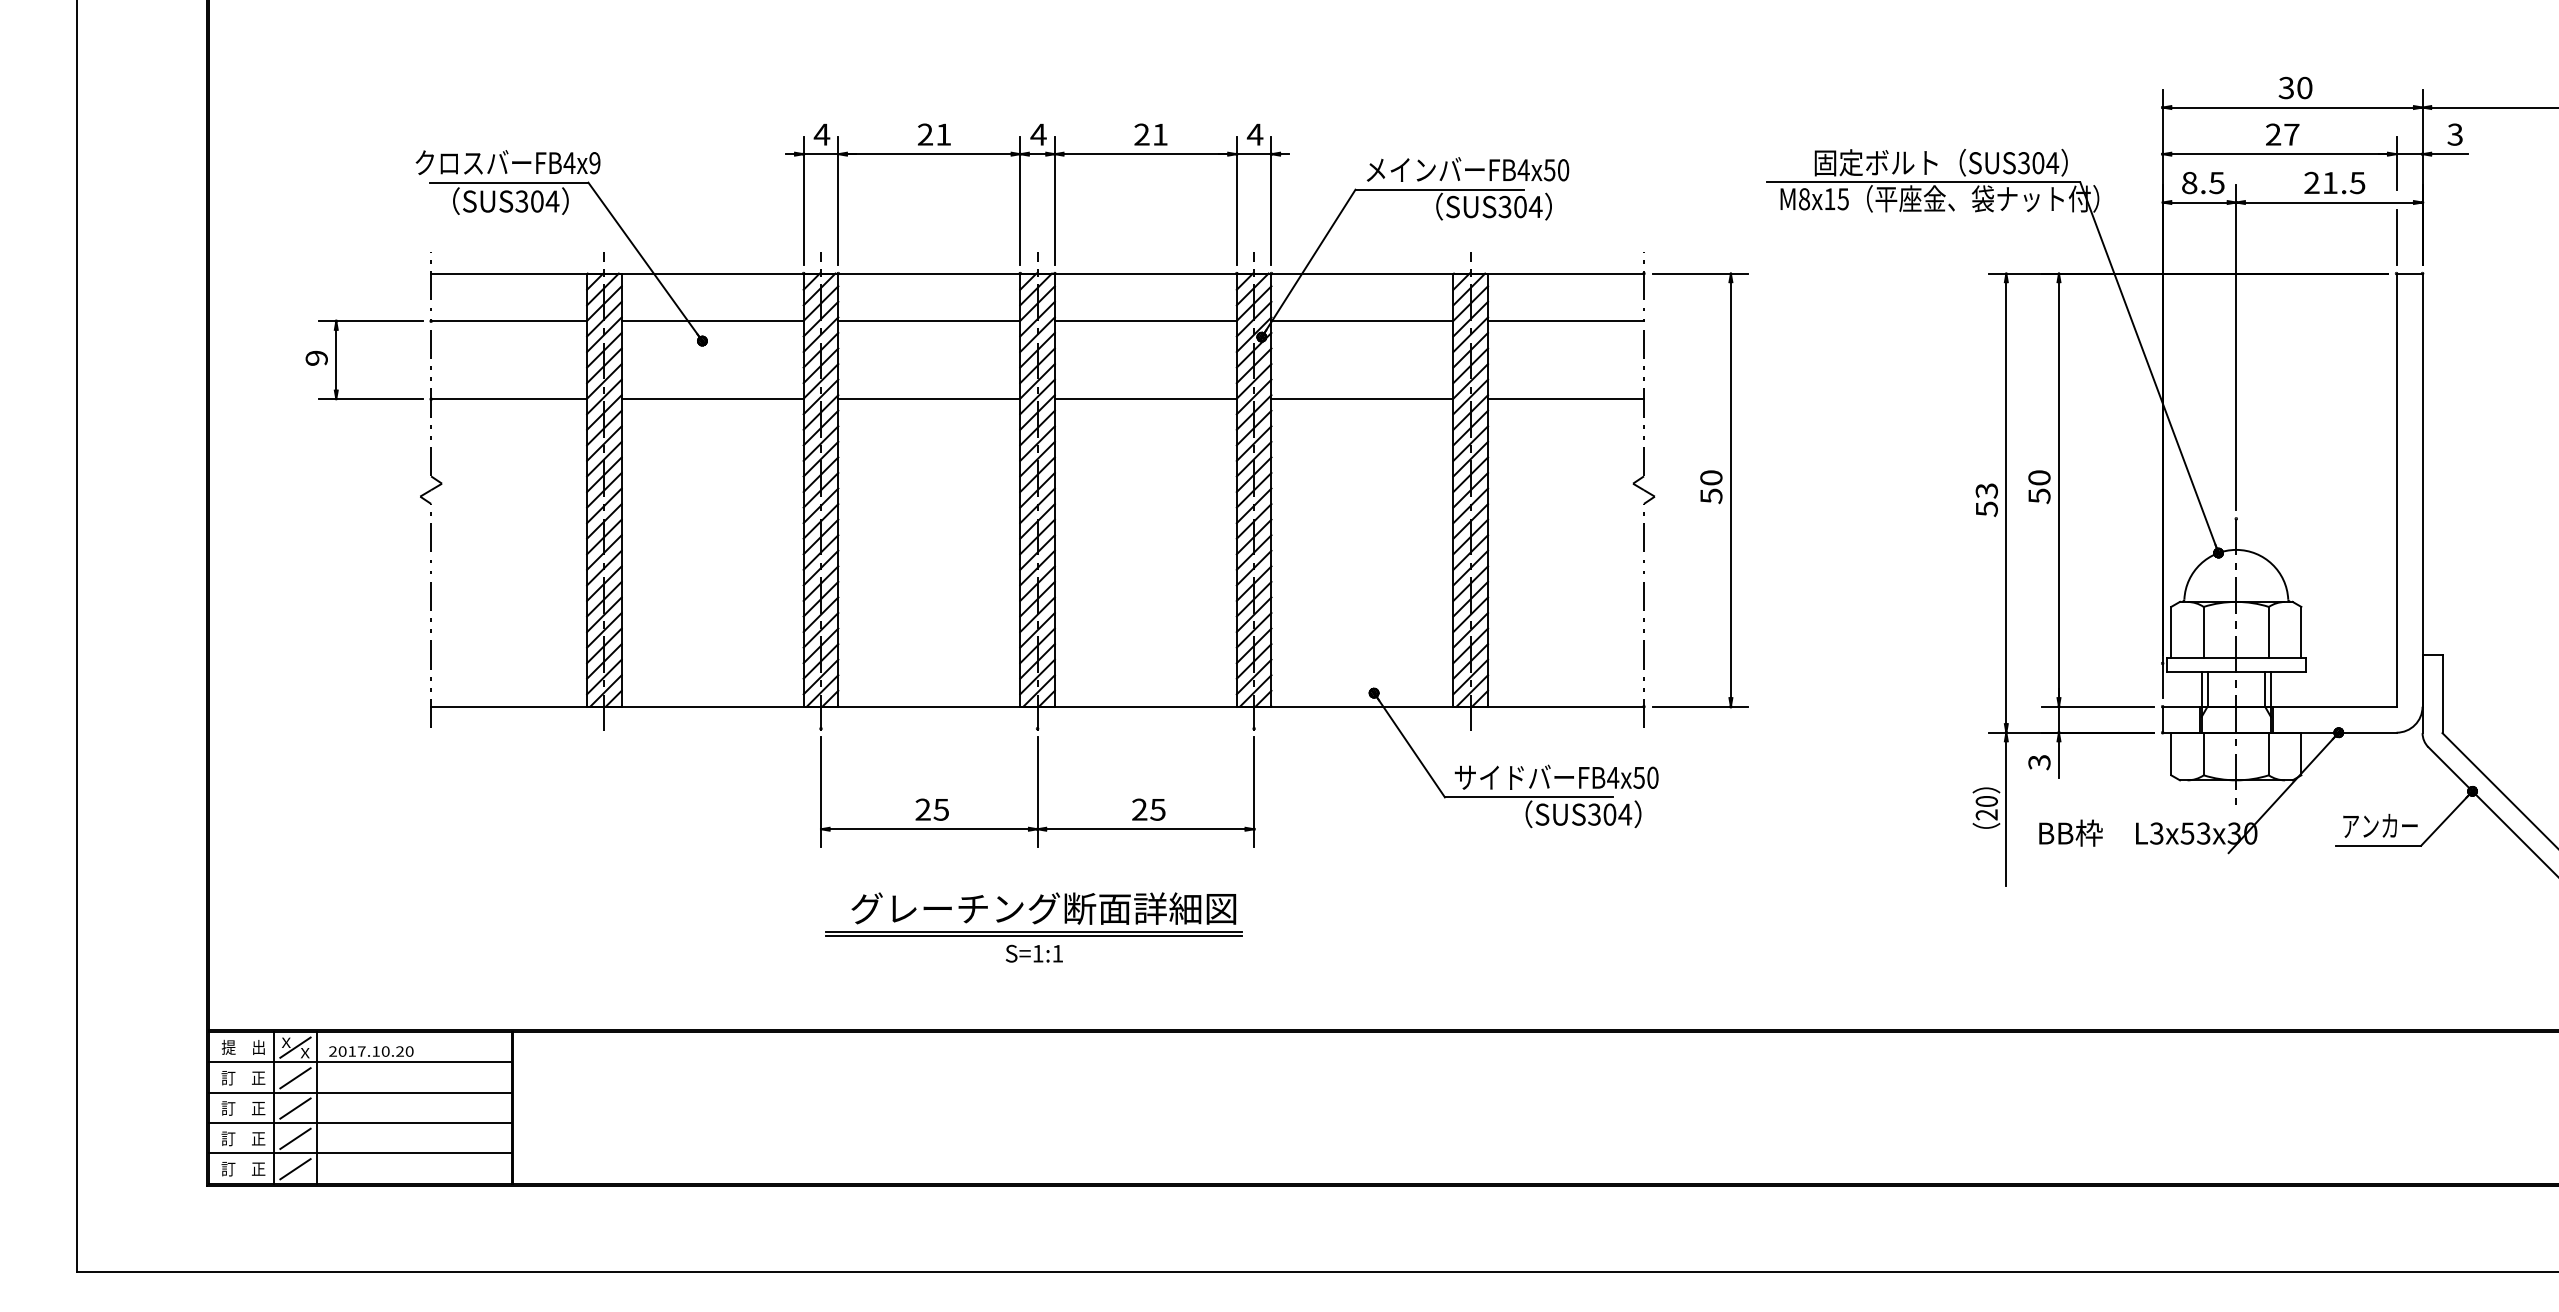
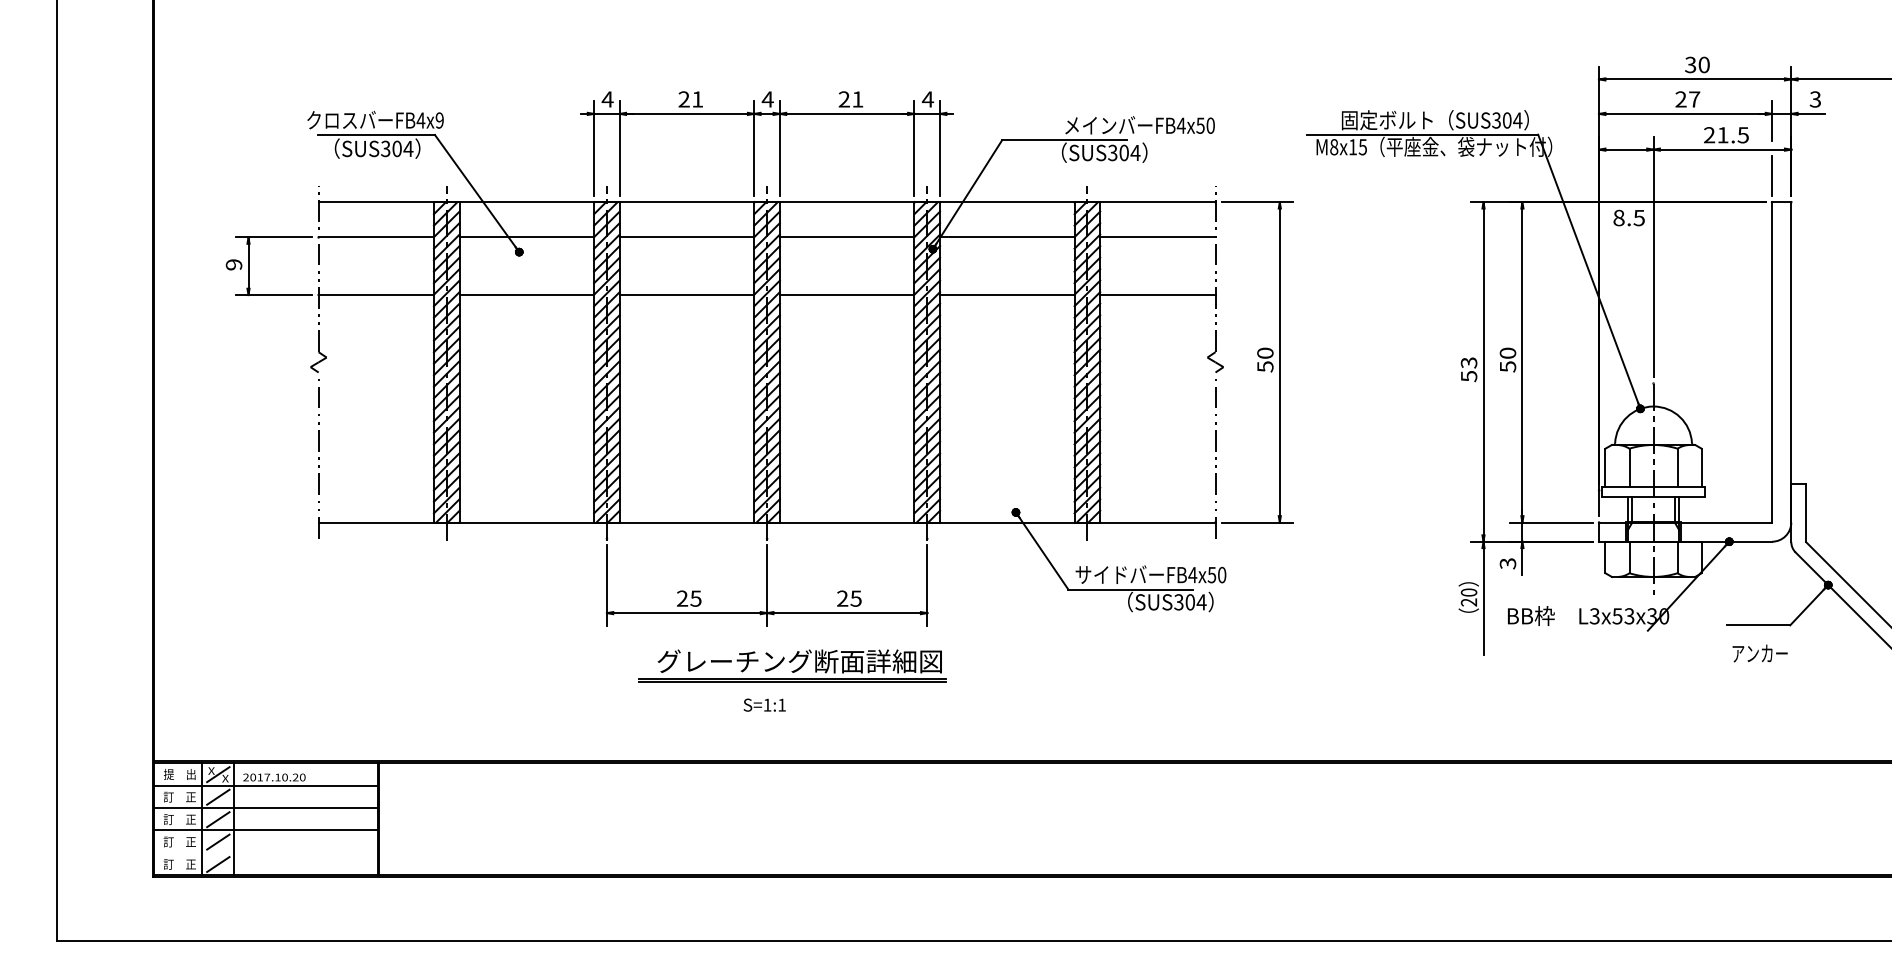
text: (1467, 169) -> (1139, 125), moved
text: (2203, 183) -> (1629, 218), moved
text: (2380, 825) -> (1760, 653), moved
part: (1033, 914) -> (792, 665), moved
line: (360, 1153) -> (266, 852), removed

